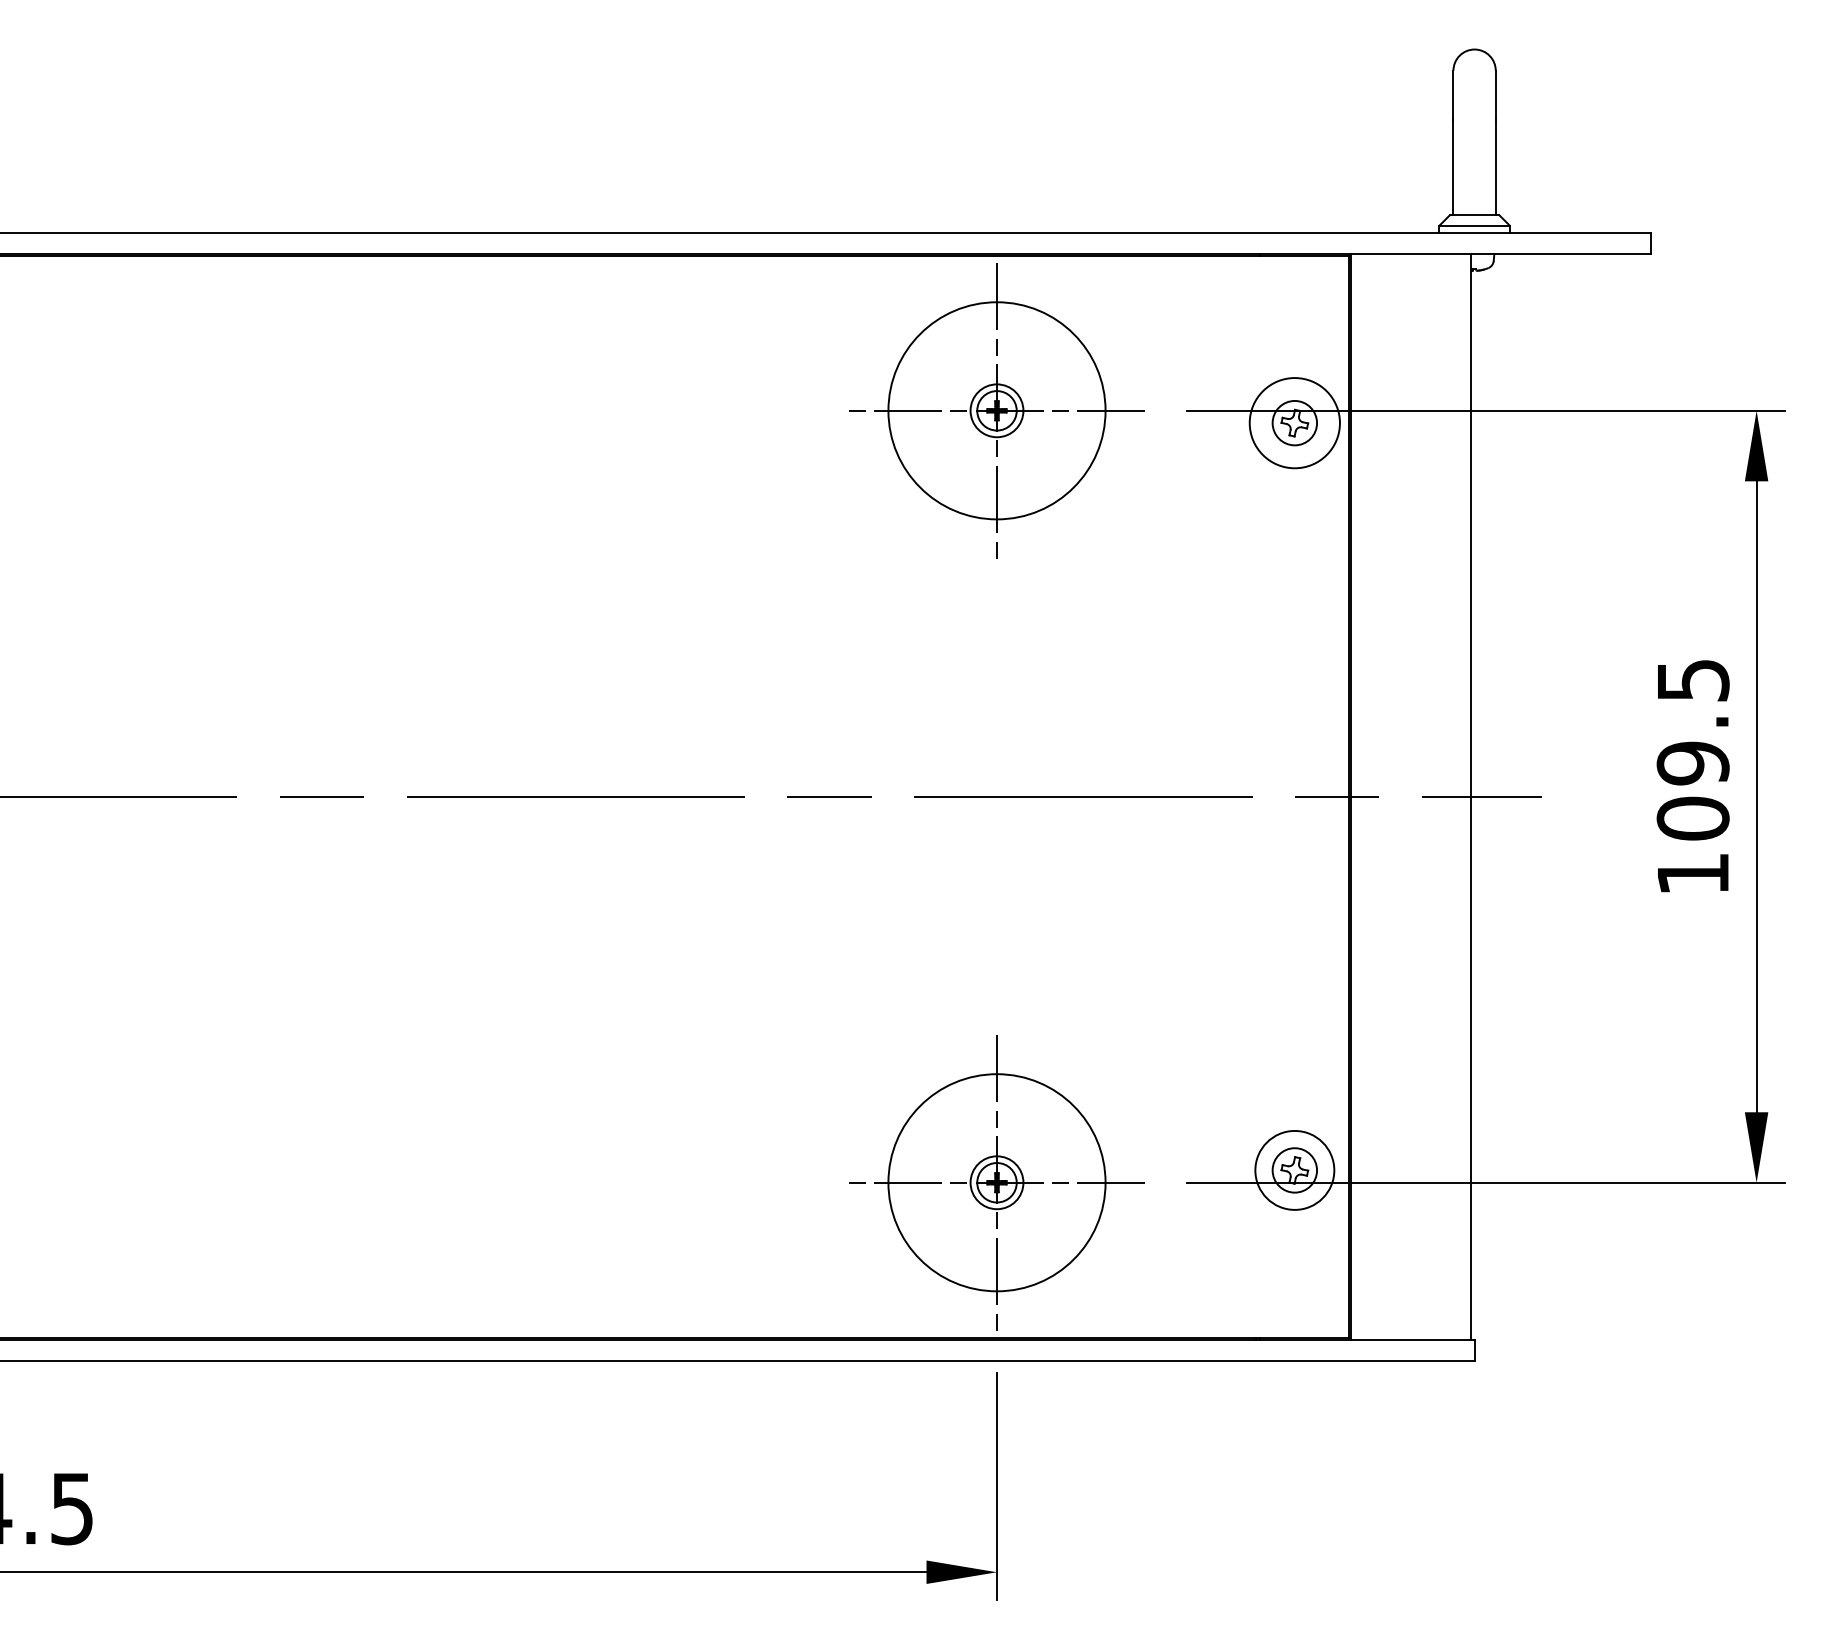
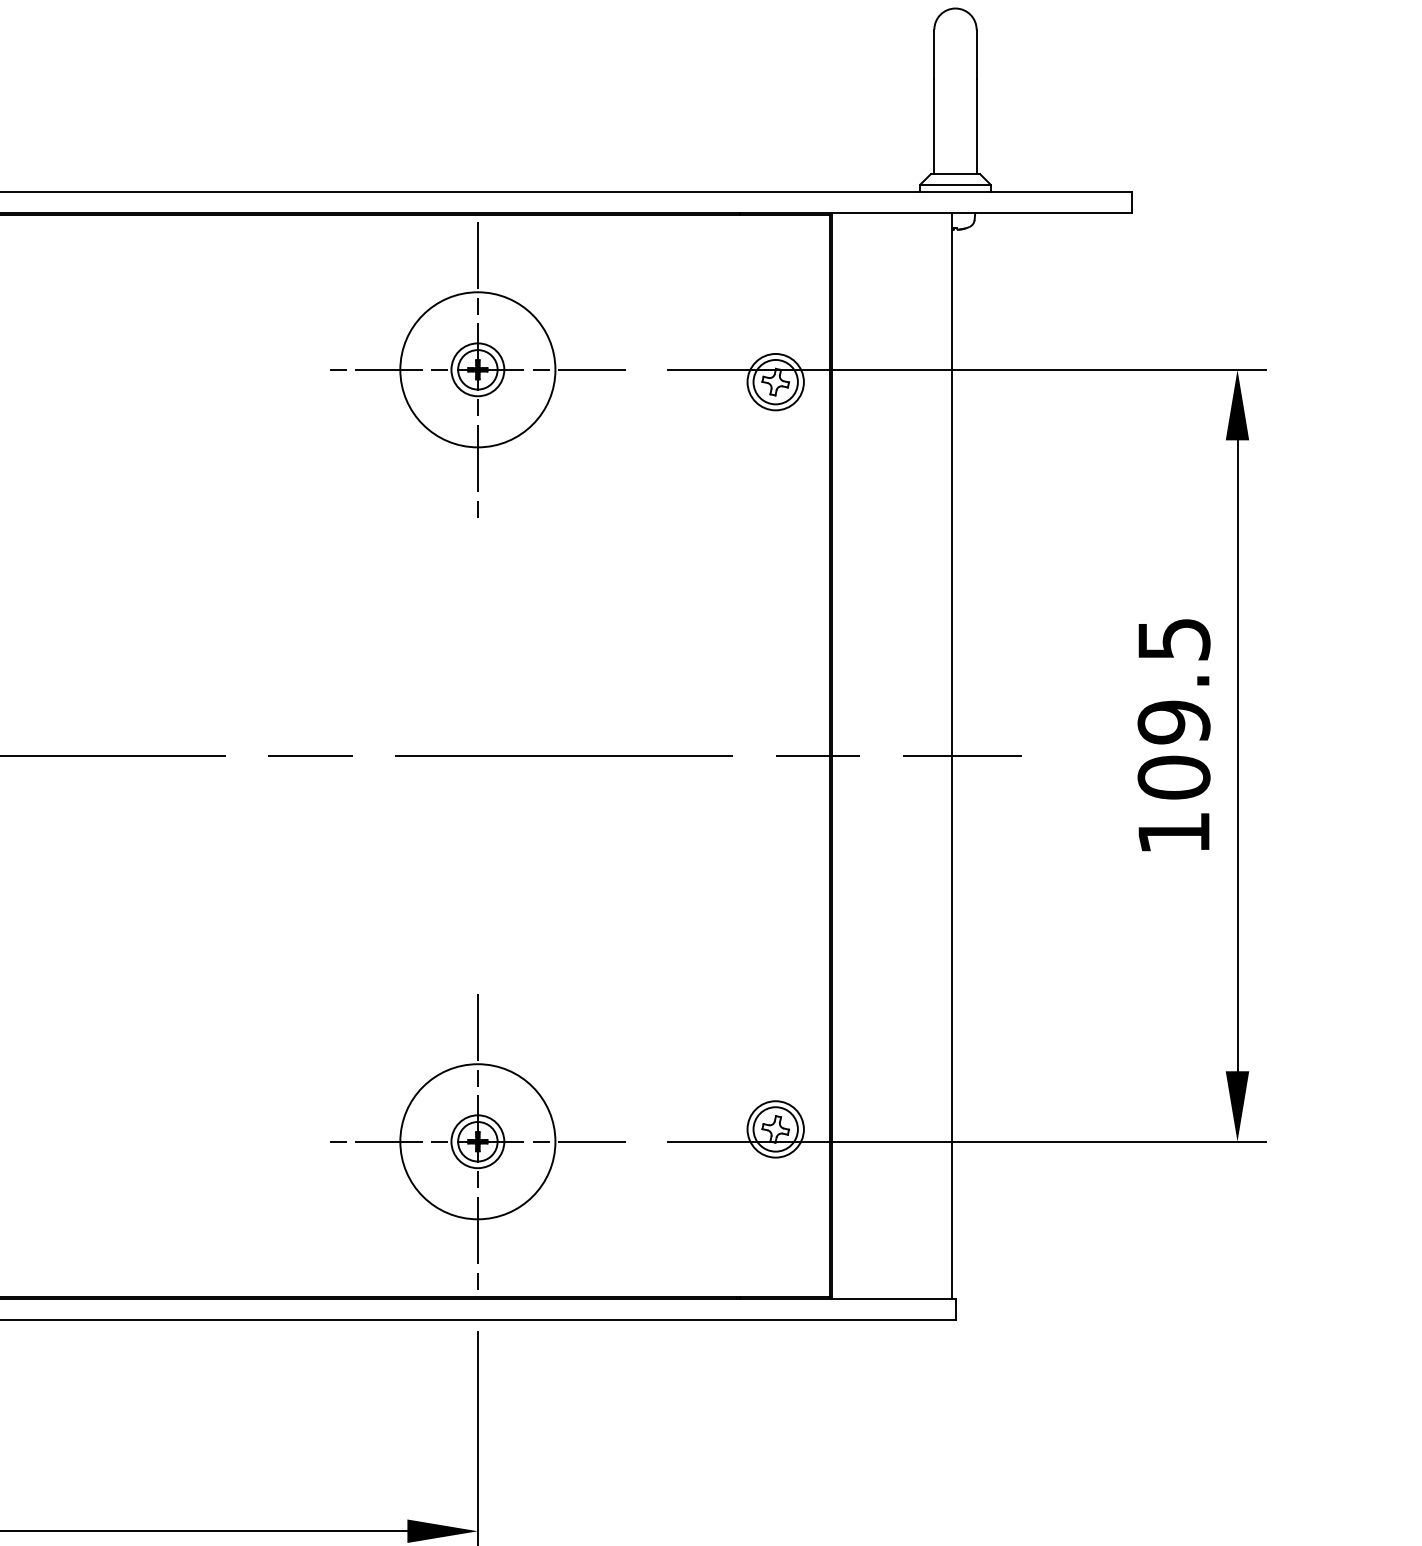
circle: (996, 410) -> (477, 369), size x0.71
circle: (1294, 422) -> (775, 381), size x0.62
circle: (1294, 1170) -> (775, 1129), size x0.71
circle: (996, 1182) -> (477, 1141), size x0.71

